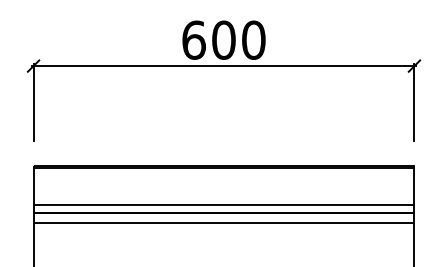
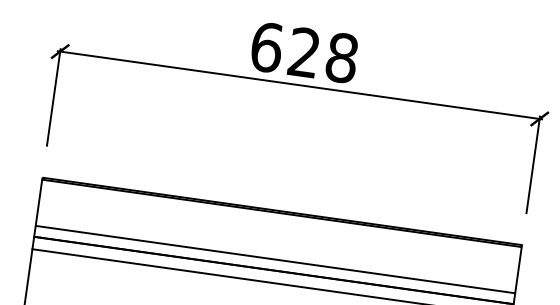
text: (238, 39) -> (322, 54), 600 -> 628

